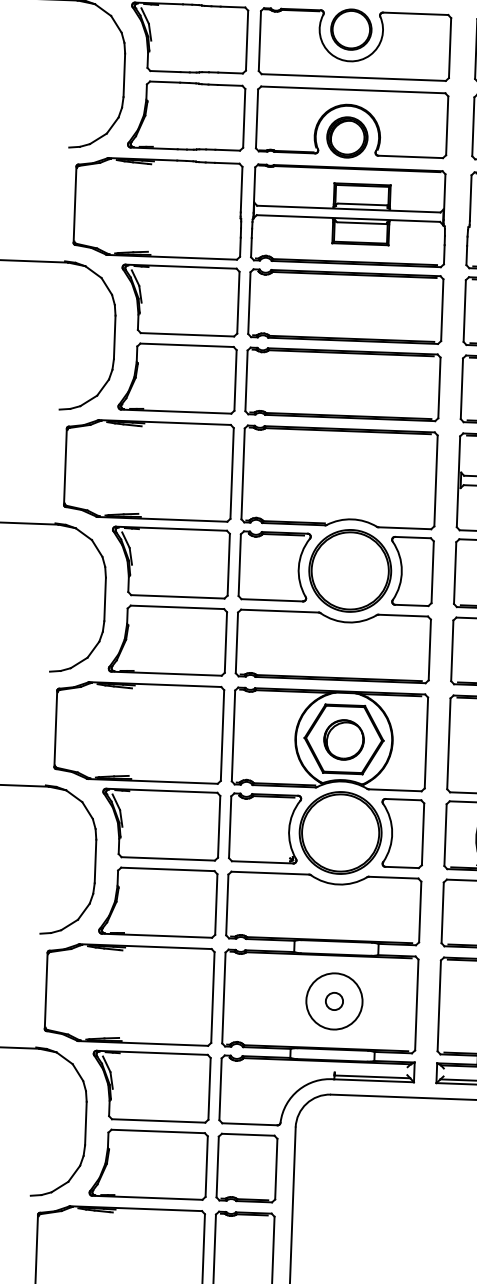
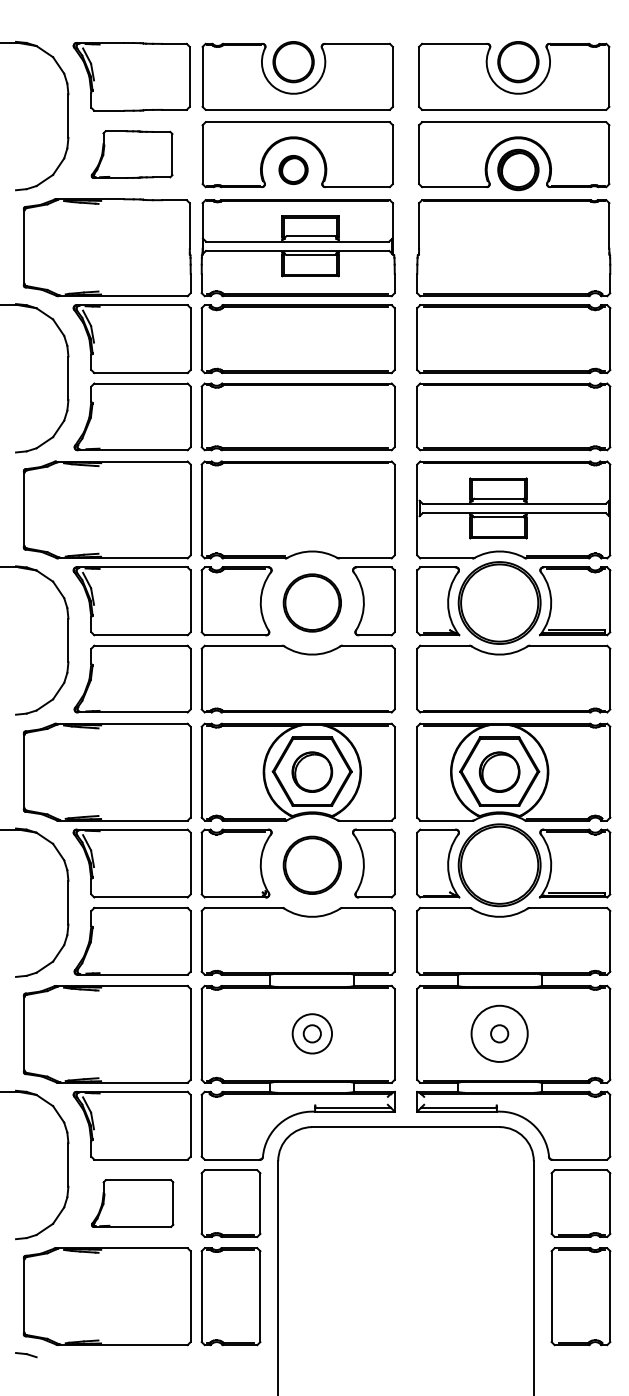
part: (185, 116) -> (131, 154), size x0.7
part: (347, 136) -> (293, 169), size x0.7
part: (350, 570) -> (312, 602), size x0.7
part: (340, 833) -> (312, 865), size x0.7
circle: (334, 1001) -> (312, 1033), size x0.7
part: (148, 1164) -> (132, 1203), size x0.7

